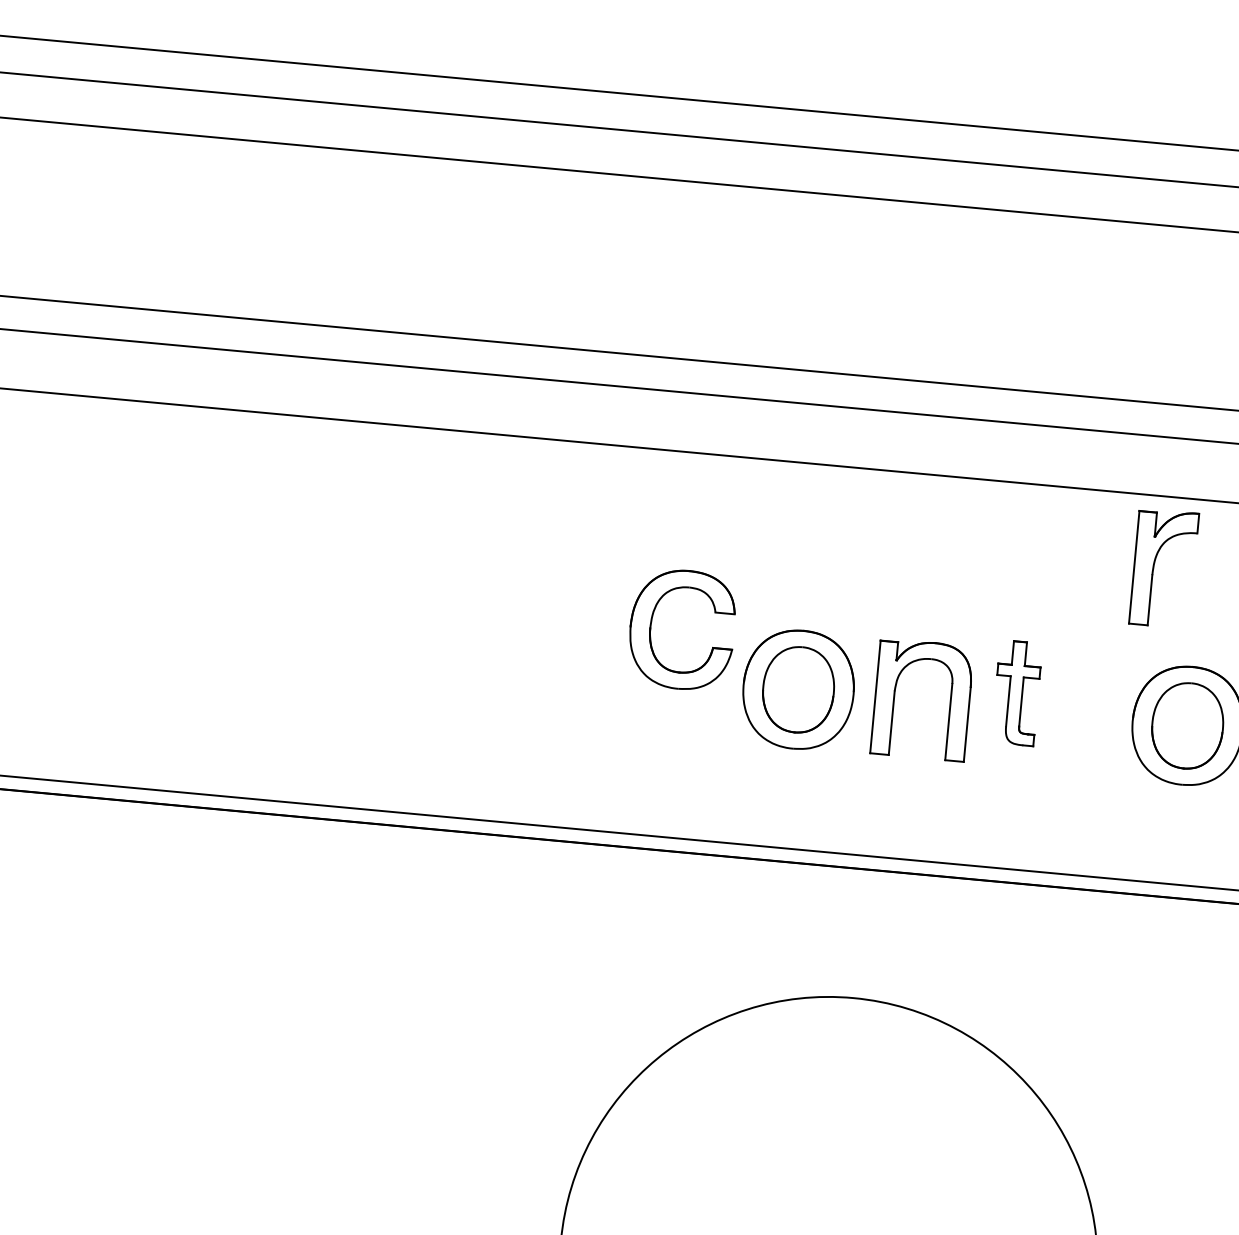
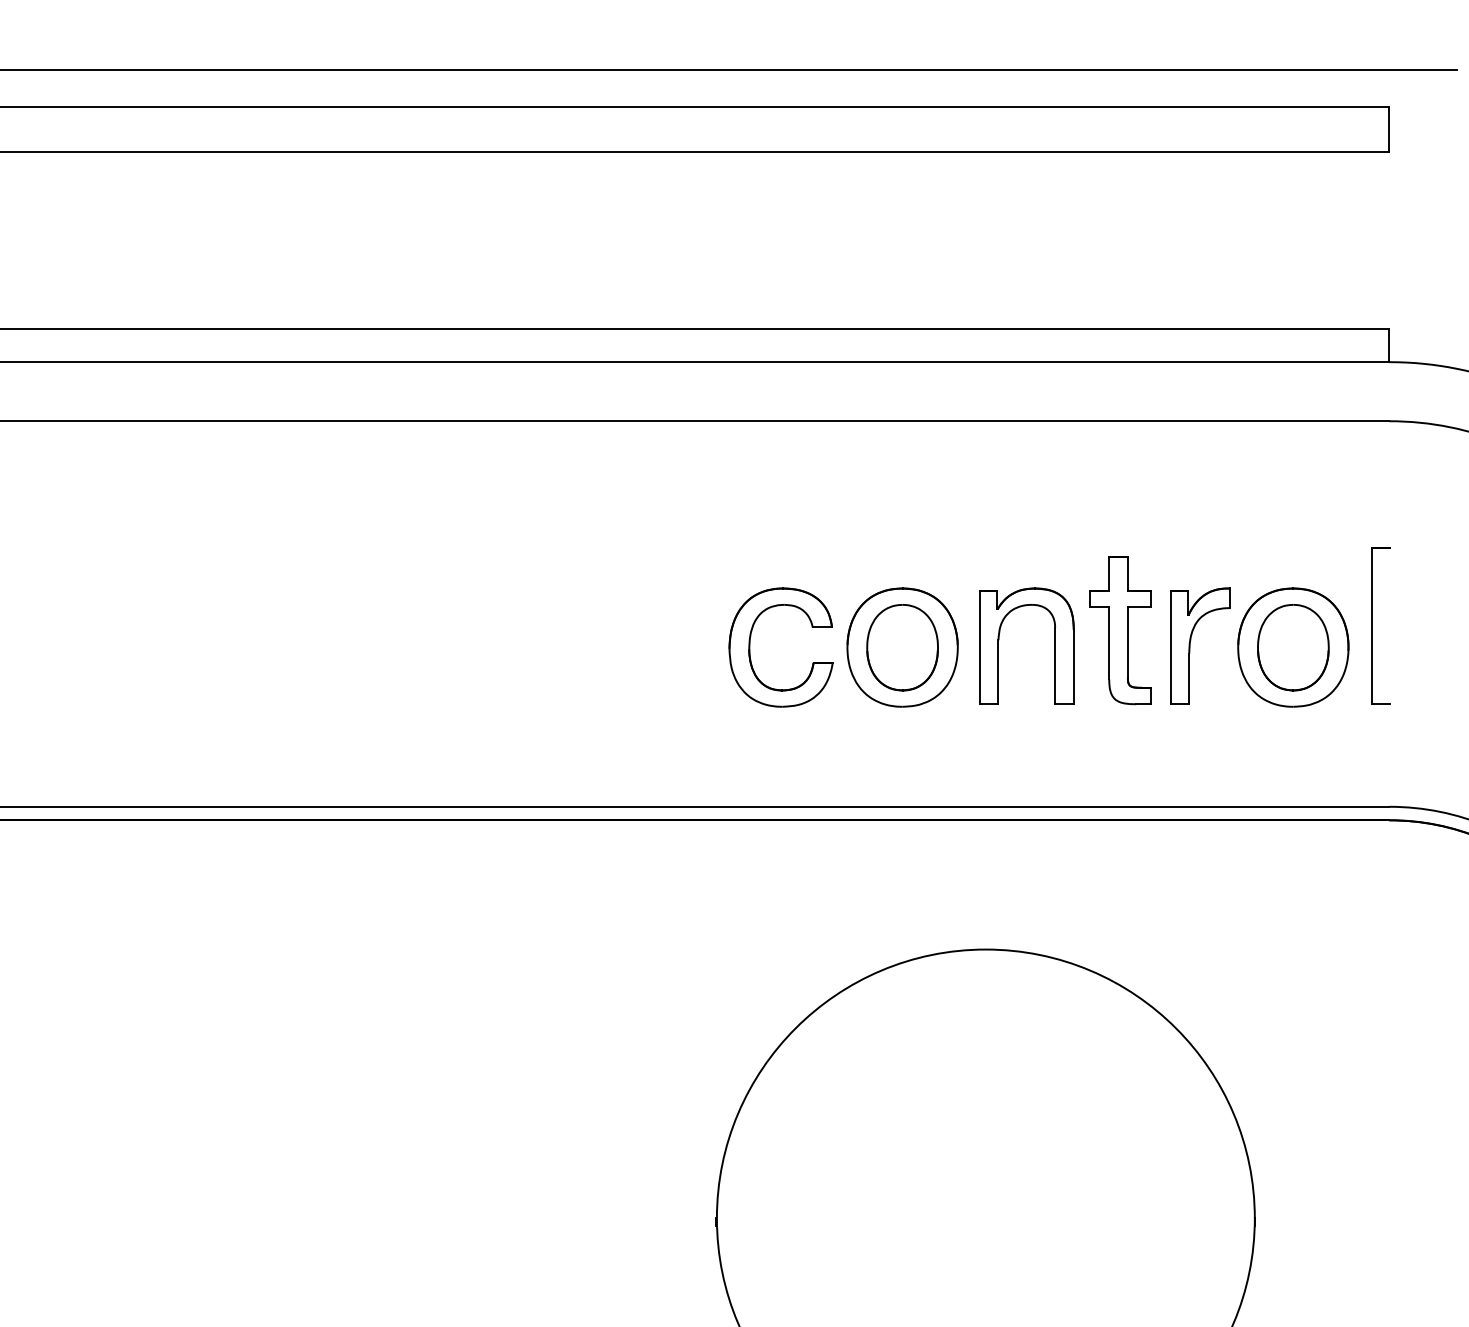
part: (1154, 566) -> (1190, 645), moved
part: (651, 626) -> (750, 647), moved
part: (1017, 692) -> (1120, 630), size x1.43

